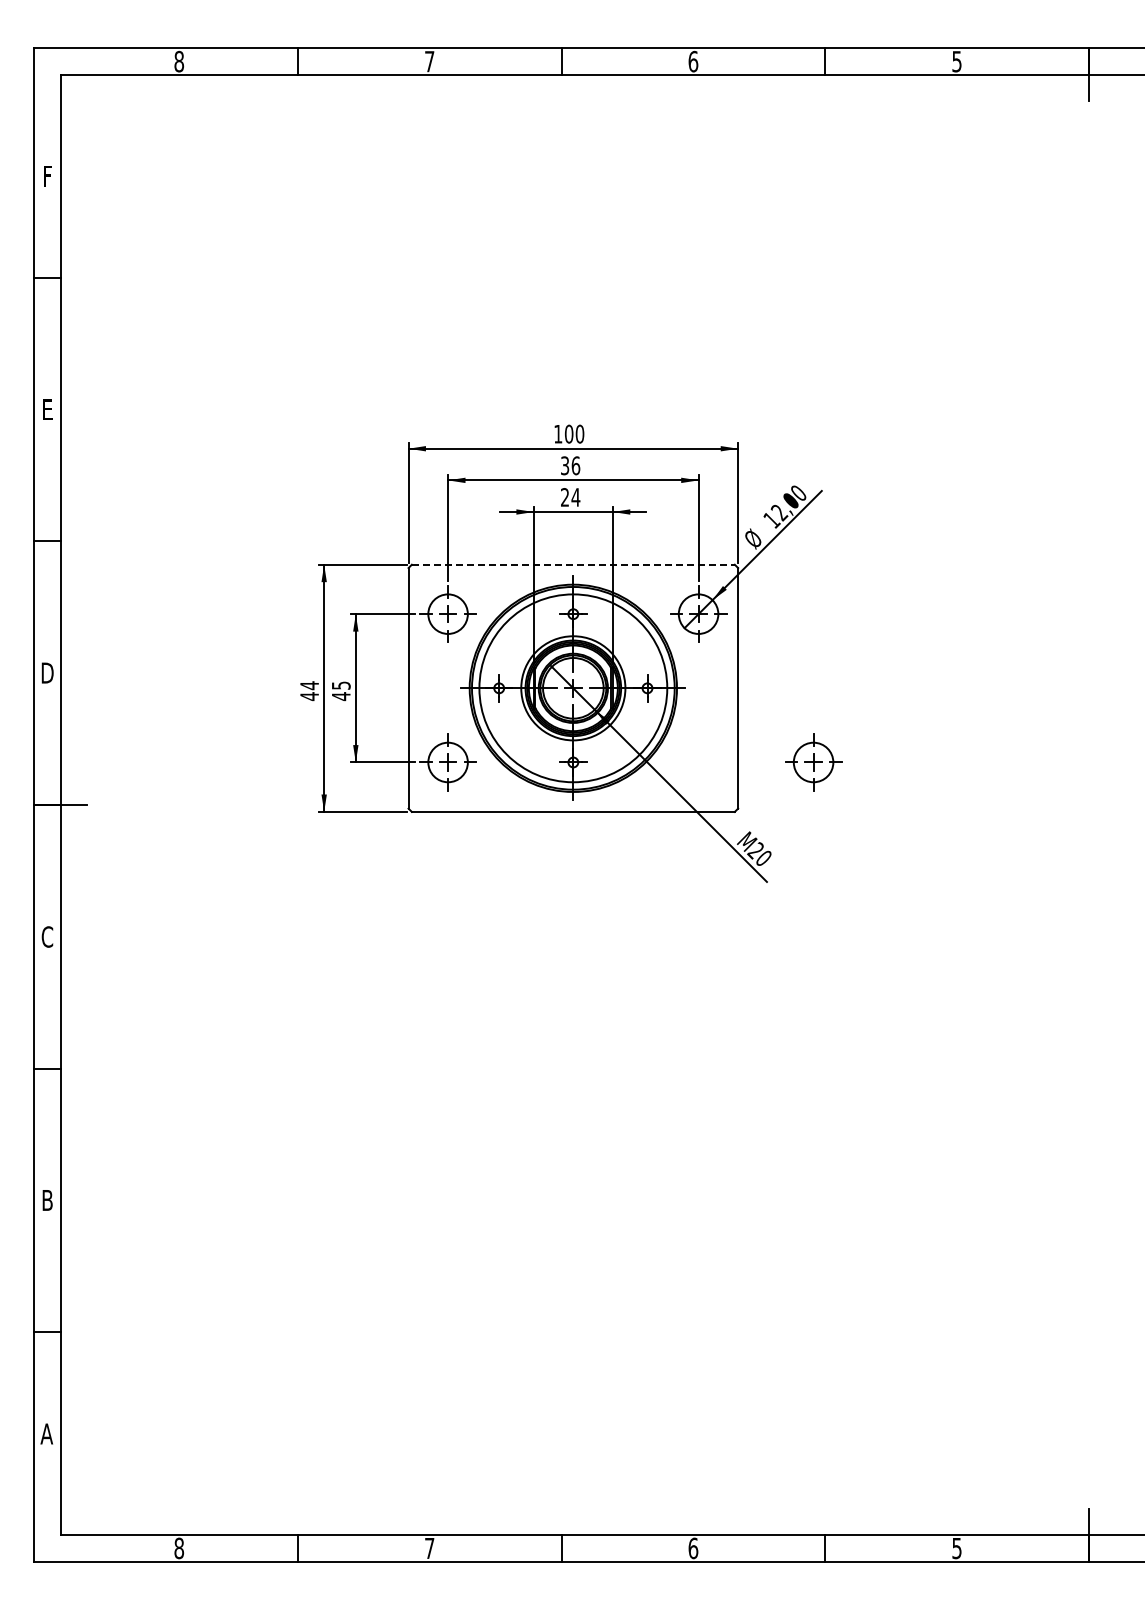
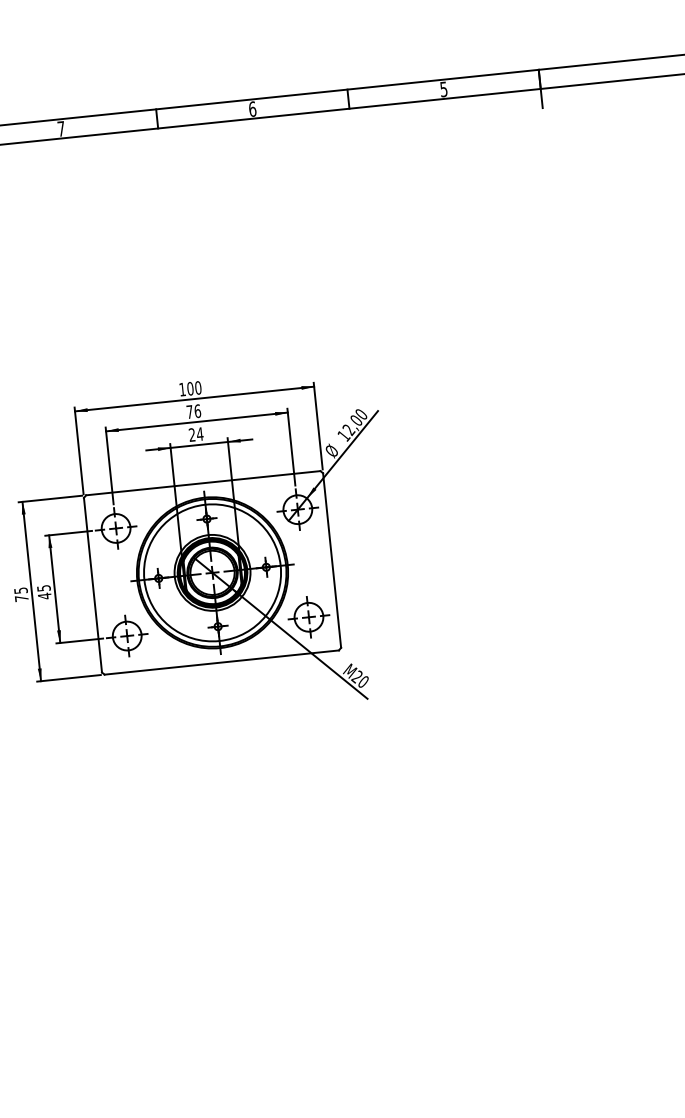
text: (565, 465) -> (190, 411), 36 -> 76
line: (573, 564) -> (203, 483), dashed -> solid
text: (309, 691) -> (21, 594), 44 -> 75
part: (813, 762) -> (308, 617), moved

